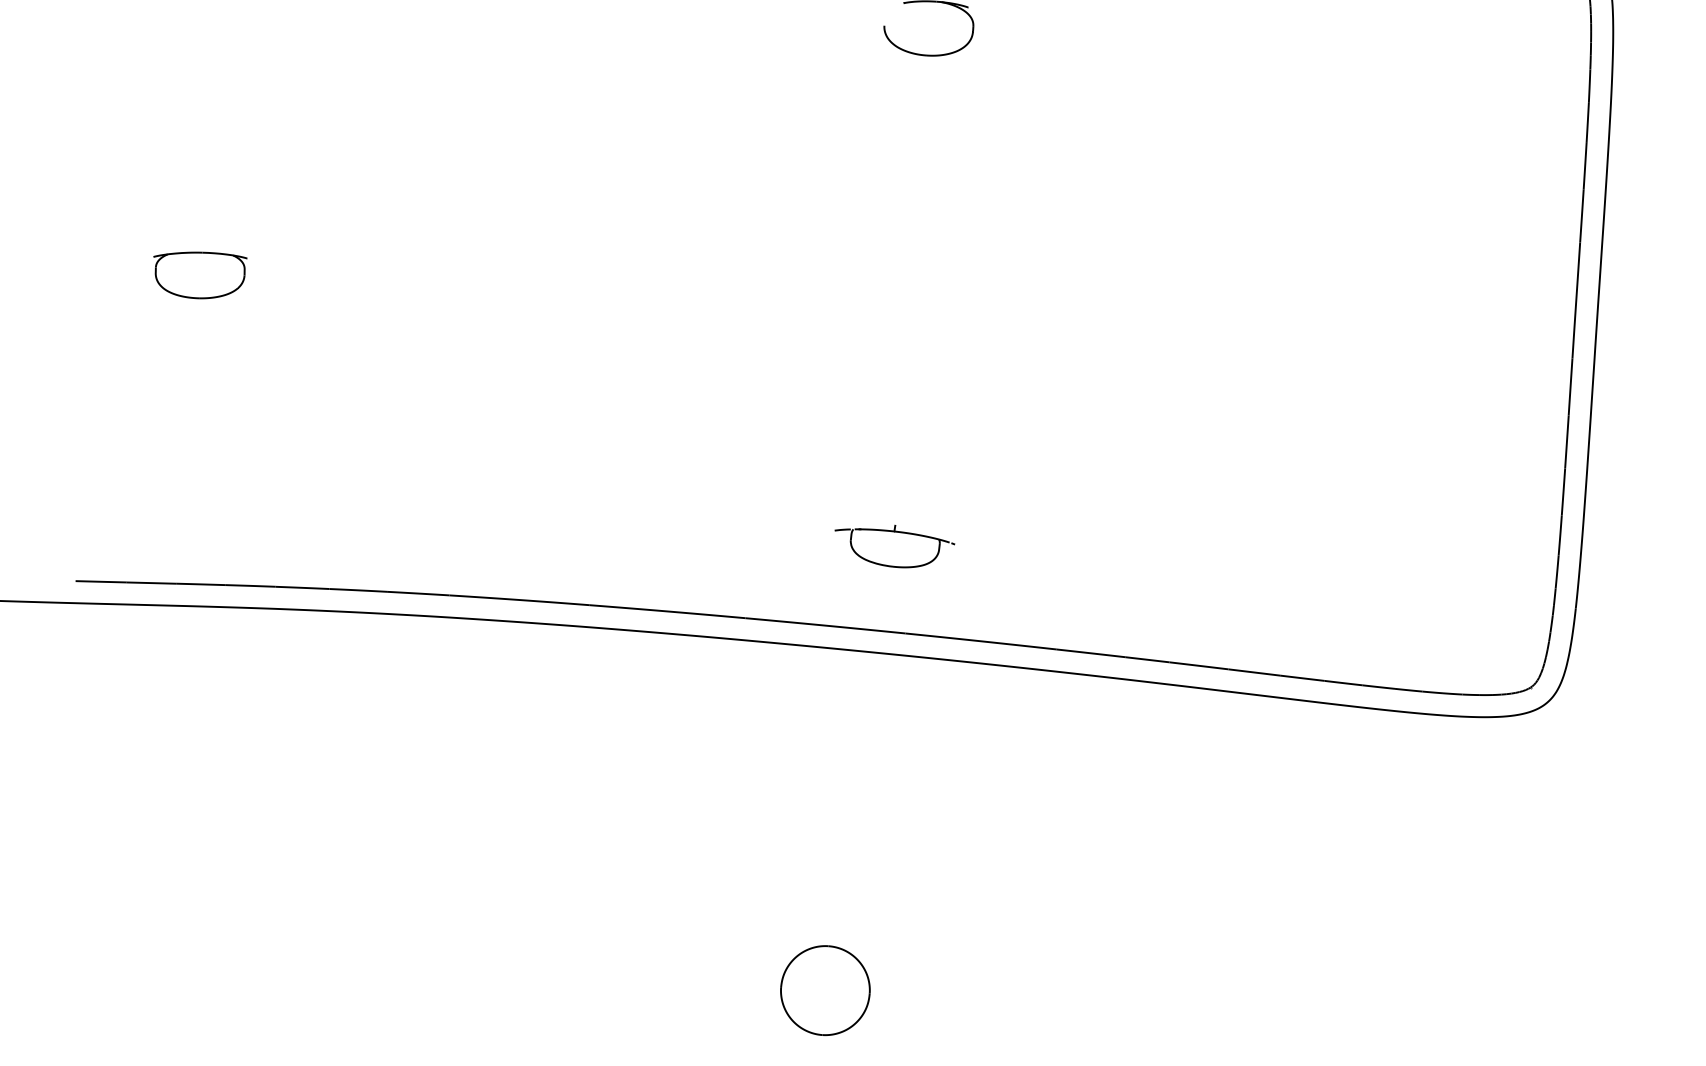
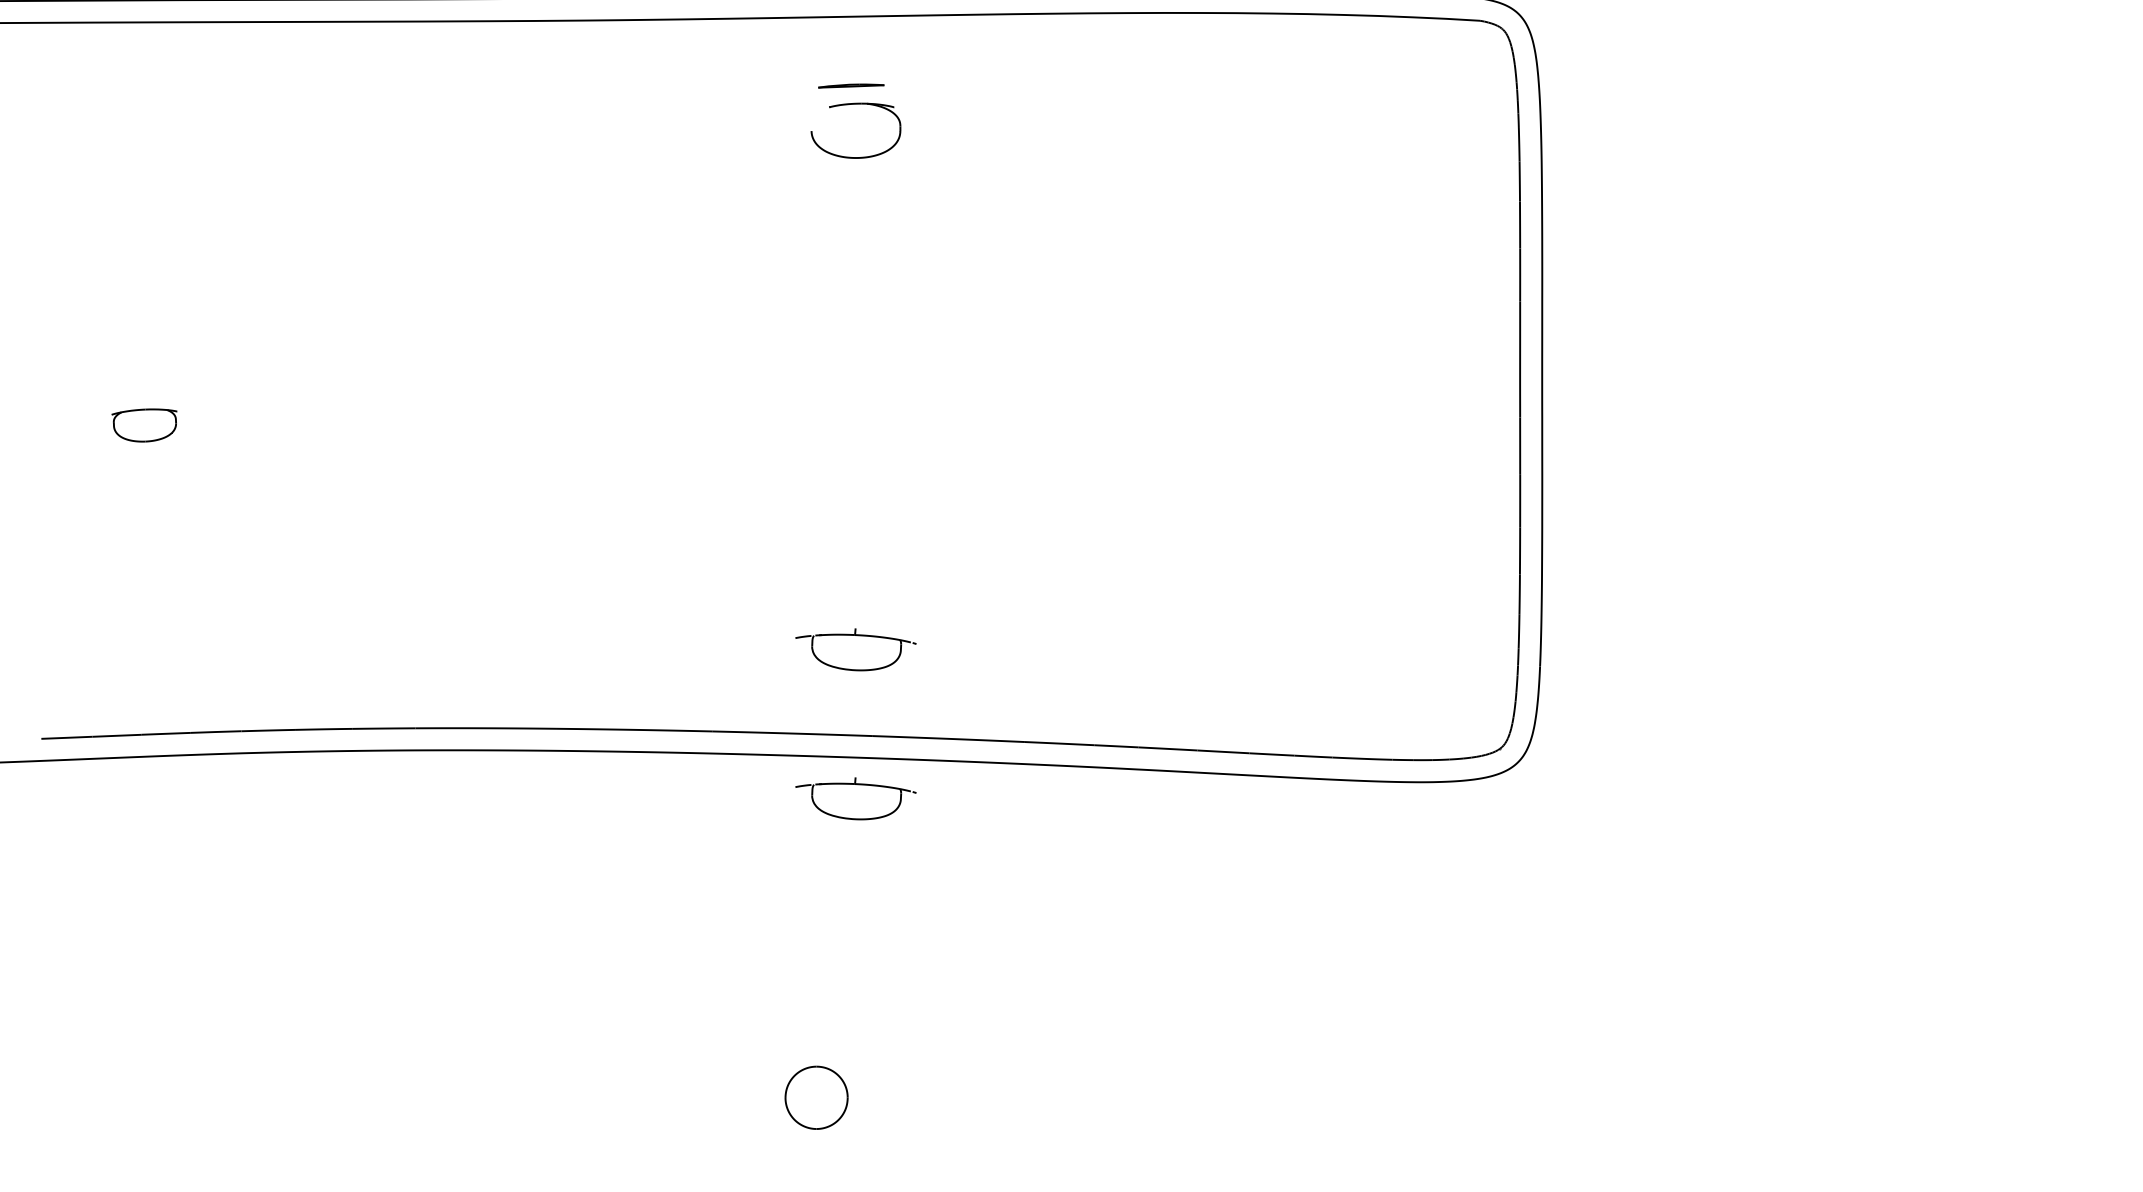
part: (199, 275) -> (144, 425), size x0.7
part: (884, 694) -> (855, 798), added
part: (825, 990) -> (816, 1097), size x0.7

